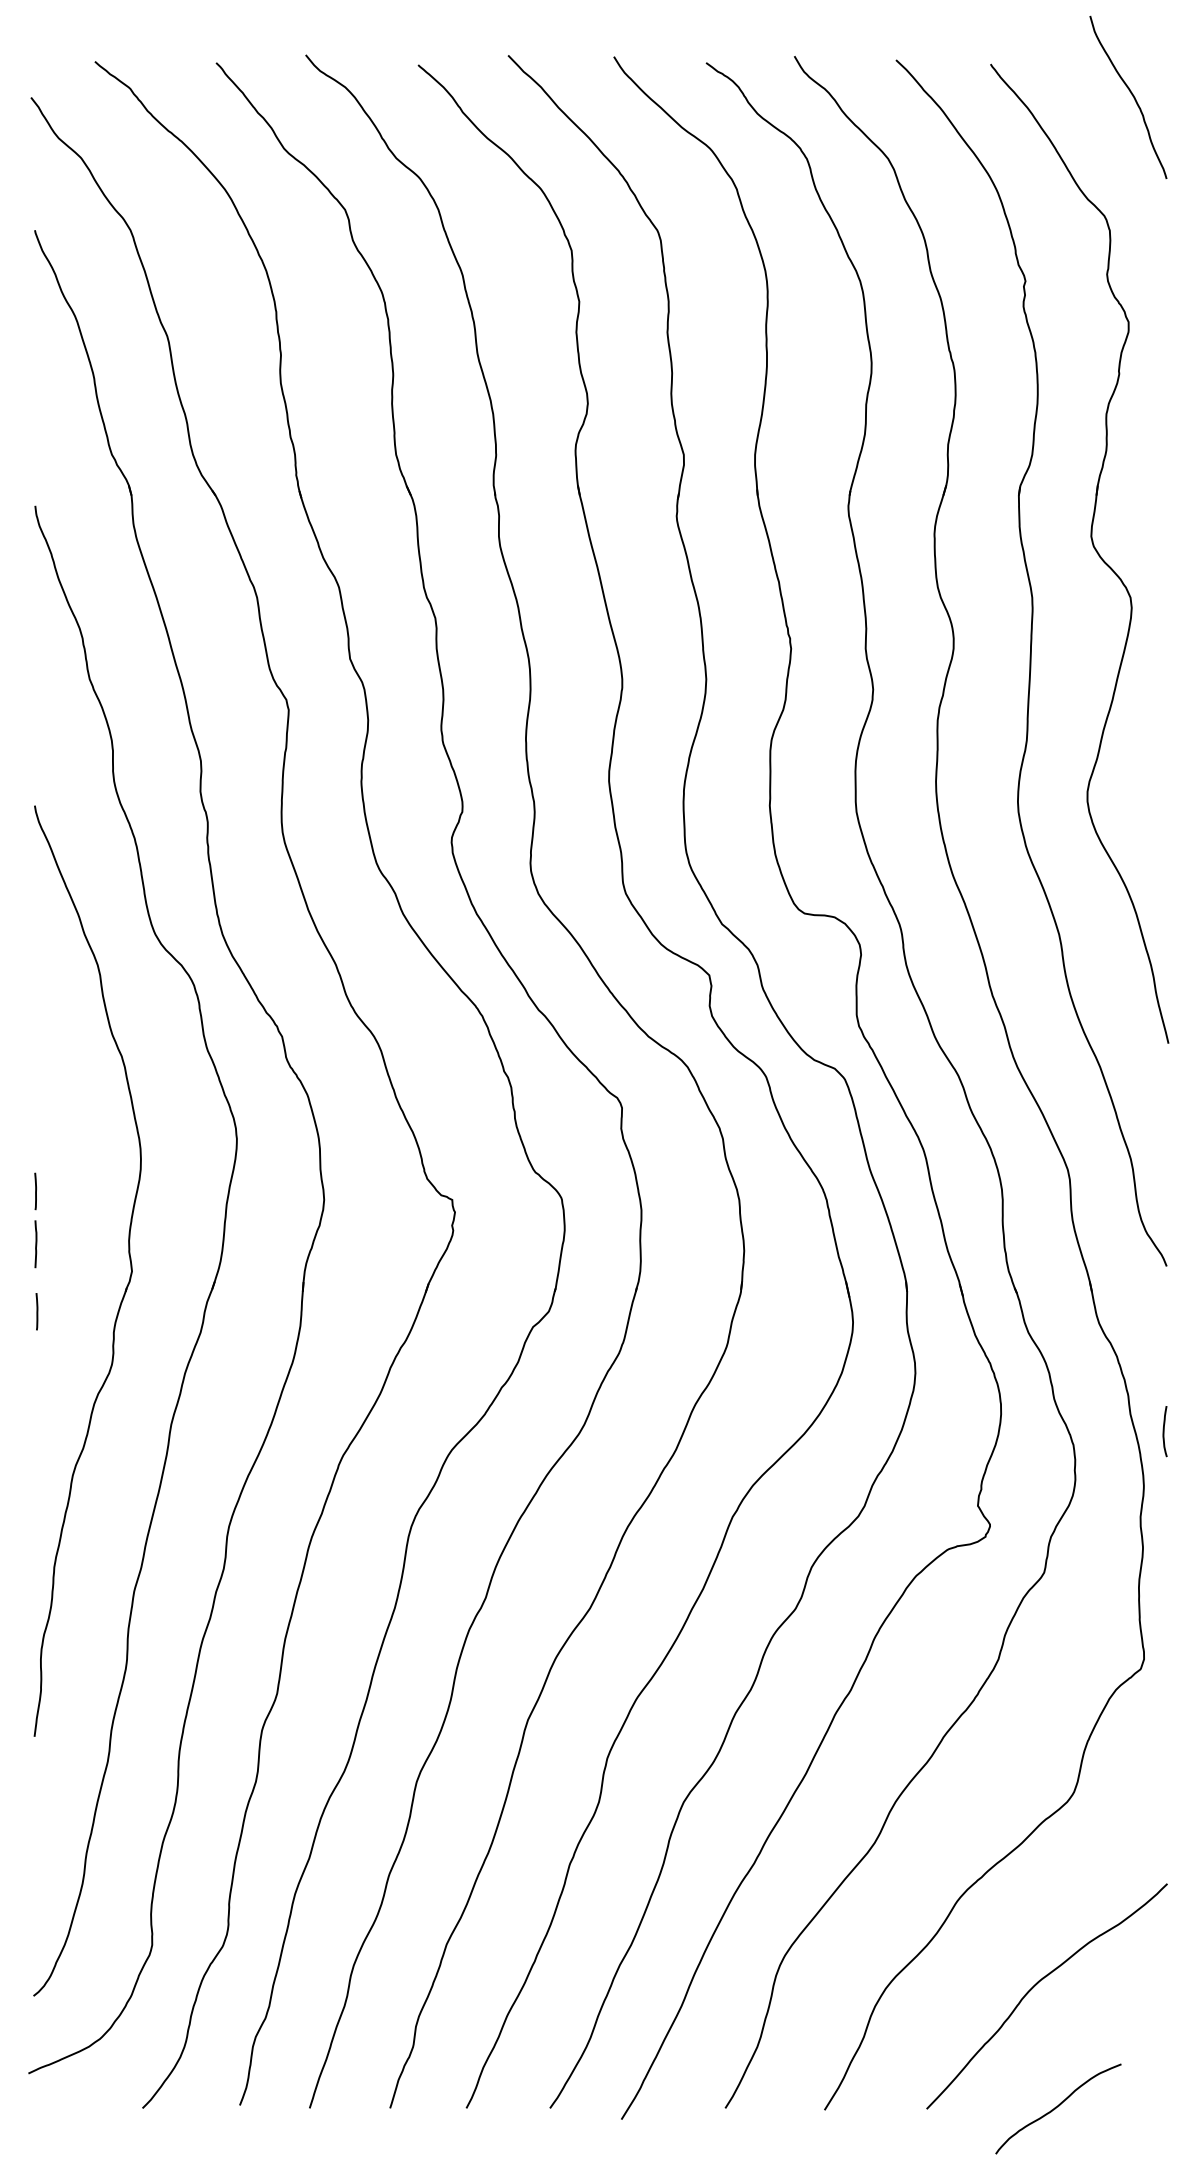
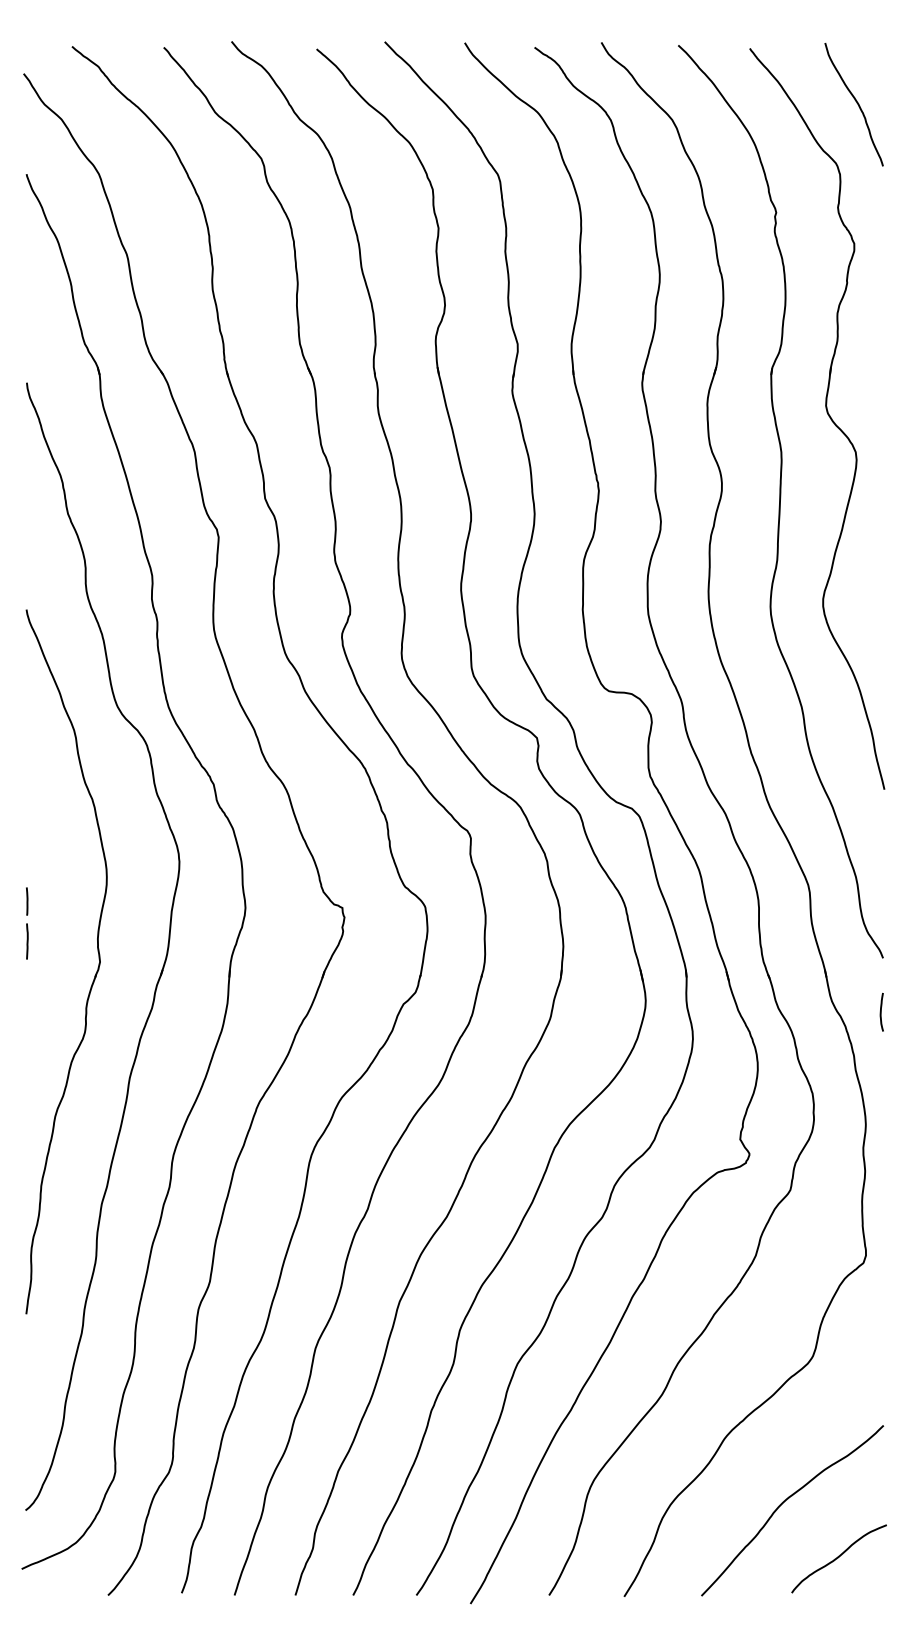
curve: (1131, 95) -> (856, 103), moved
line: (37, 1311) -> (28, 992), removed
curve: (1164, 1430) -> (881, 1011), moved
curve: (1057, 2108) -> (838, 1558), moved

